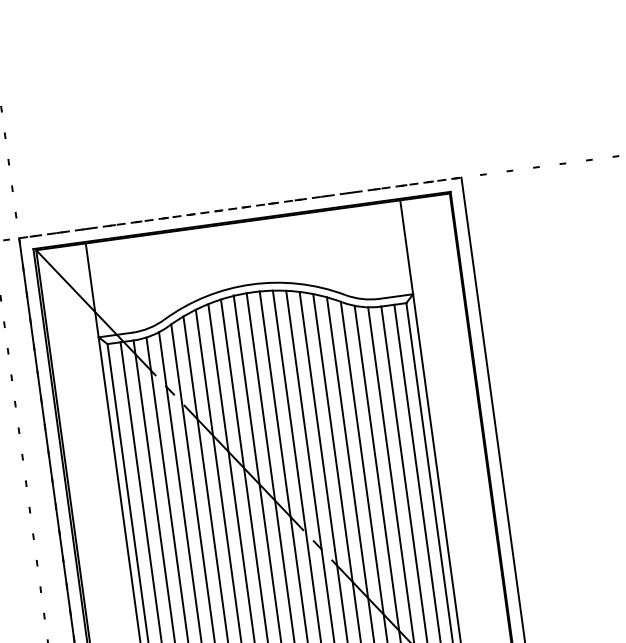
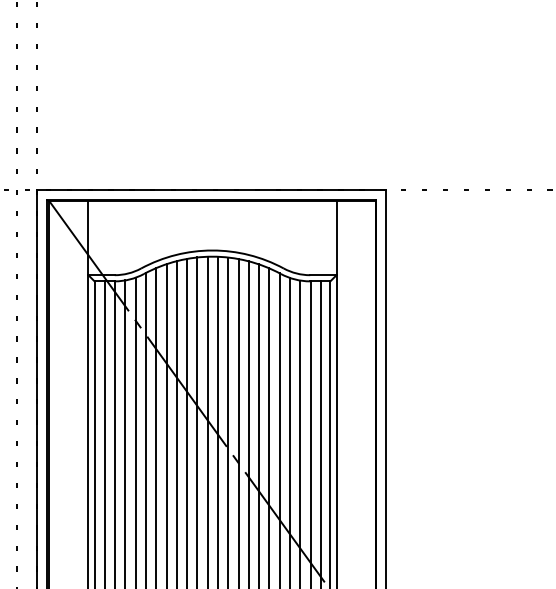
line: (241, 208) -> (212, 190), dashed -> solid

